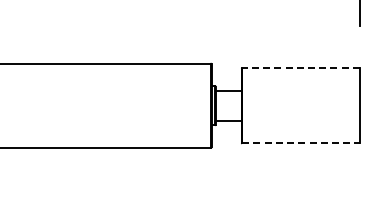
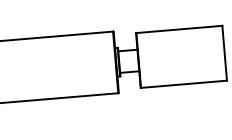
line: (301, 68) -> (179, 29), dashed -> solid
line: (301, 143) -> (184, 84), dashed -> solid

